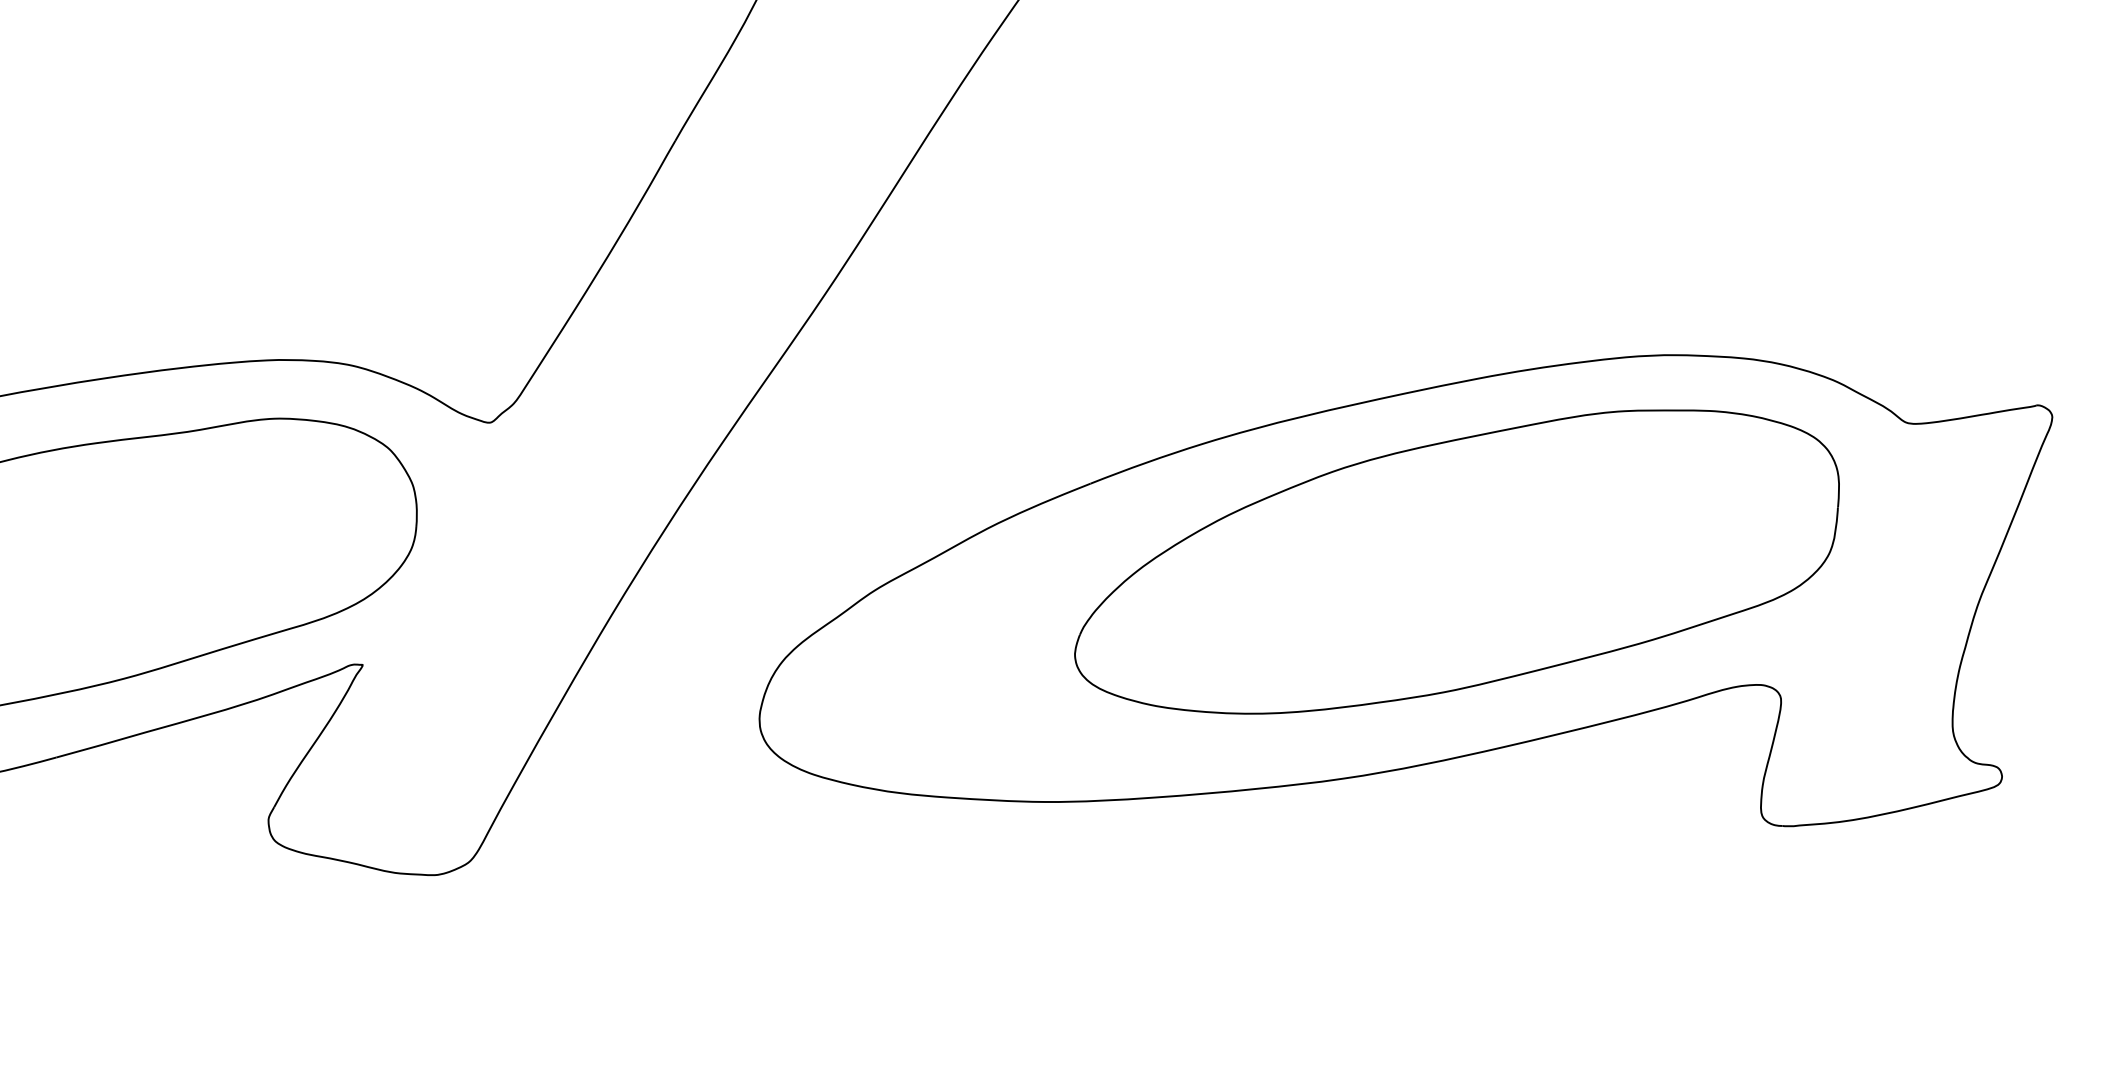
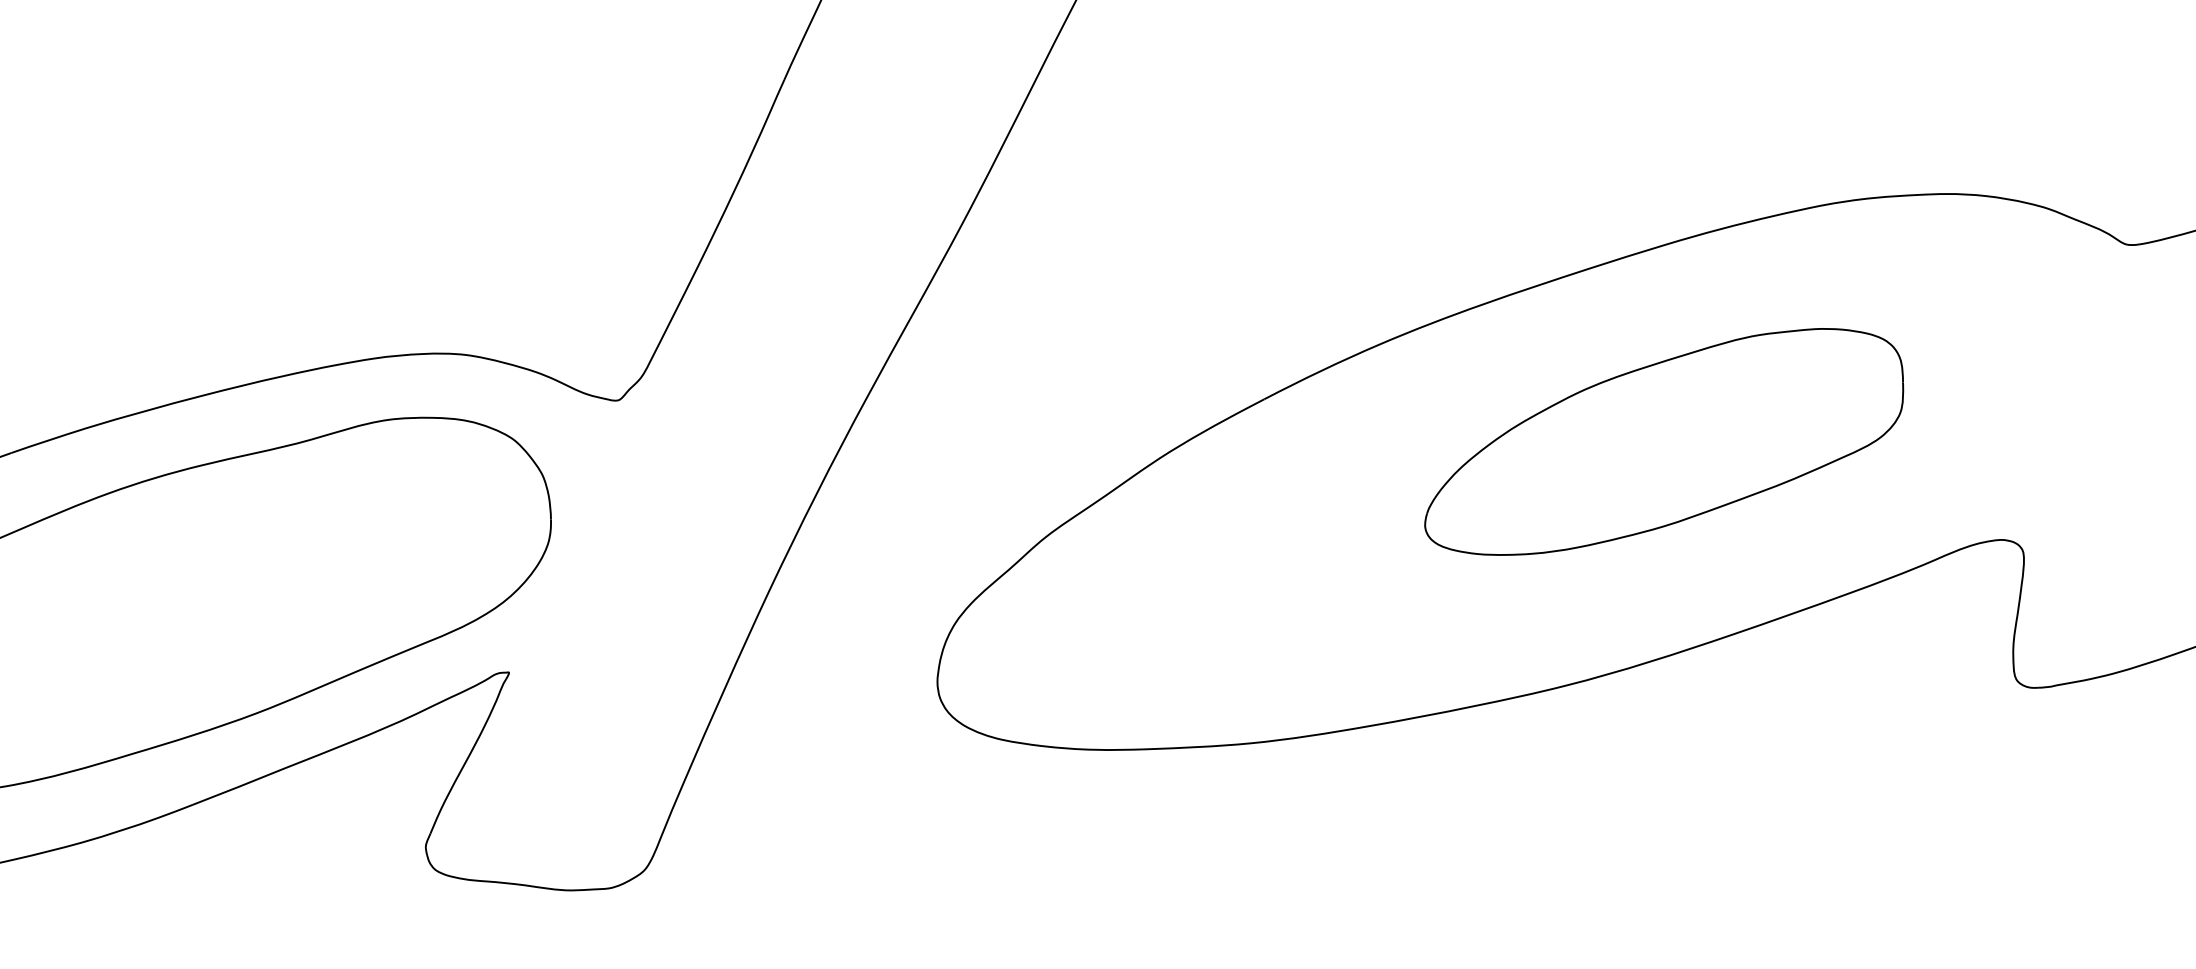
part: (1456, 561) -> (1662, 441), size x0.6

